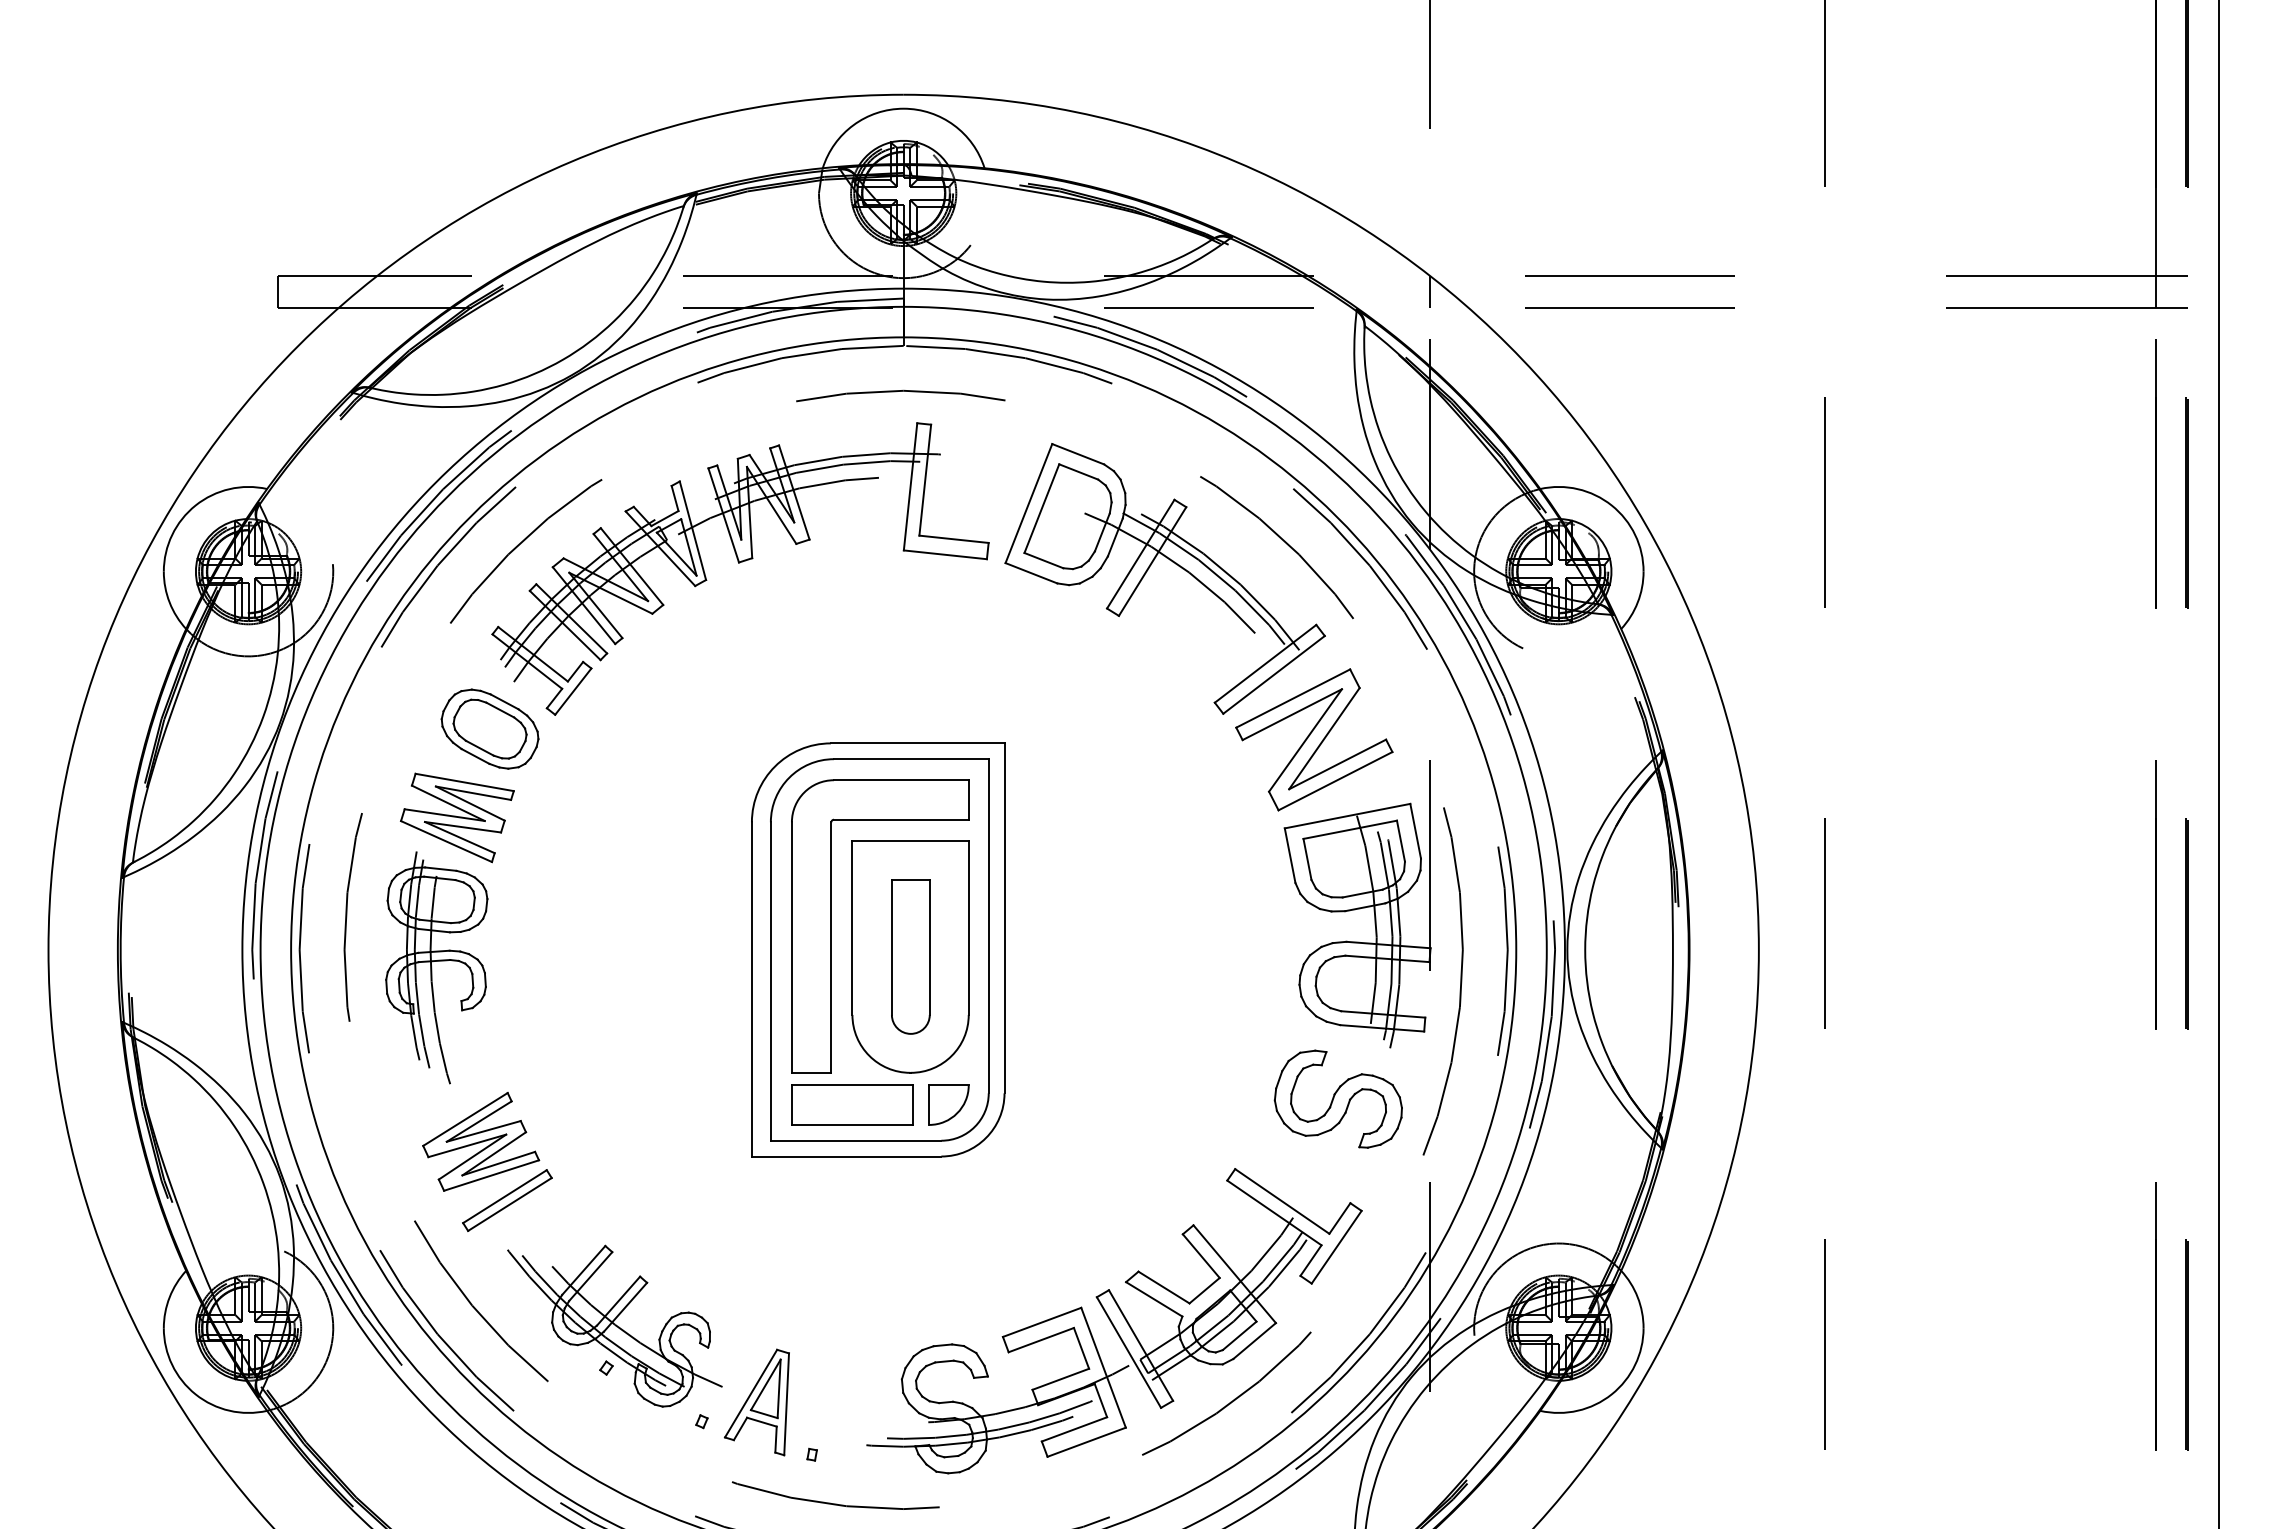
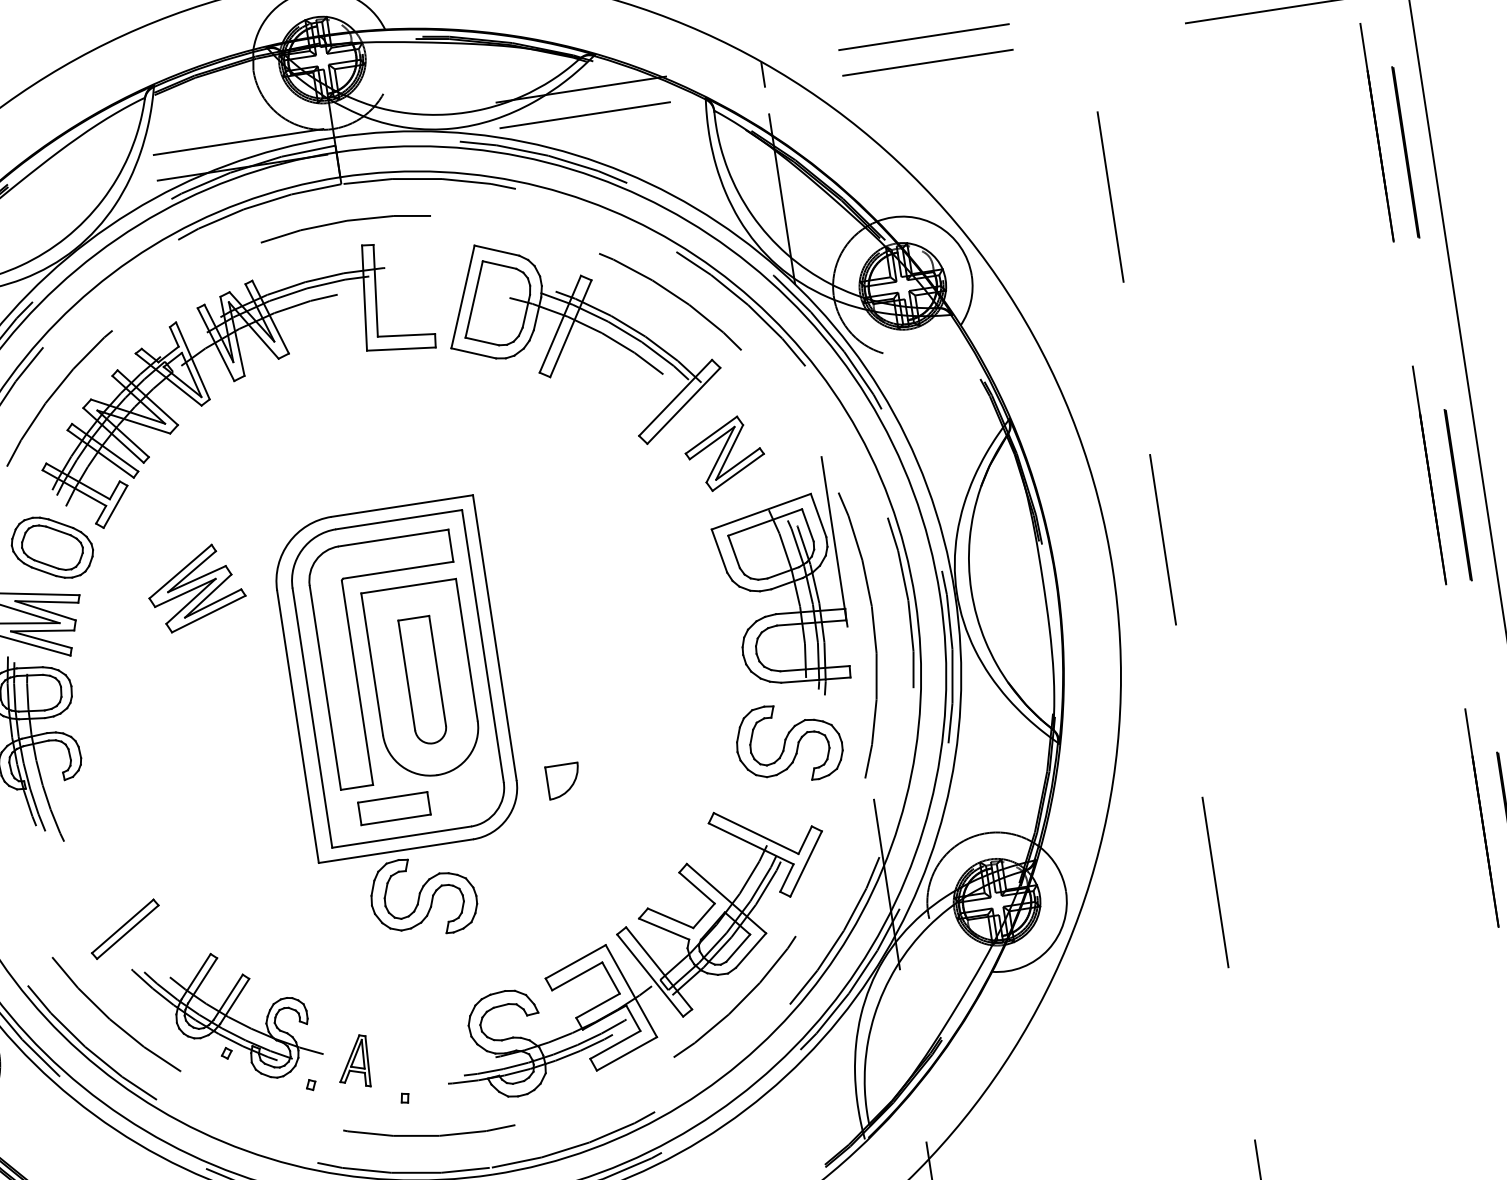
part: (1314, 739) -> (724, 453), size x0.6
part: (852, 1104) -> (394, 808), size x0.7
part: (948, 1104) -> (563, 780), moved
part: (481, 1141) -> (196, 587), moved
part: (870, 1215) -> (422, 896), added
part: (756, 1402) -> (353, 1062), size x0.6

